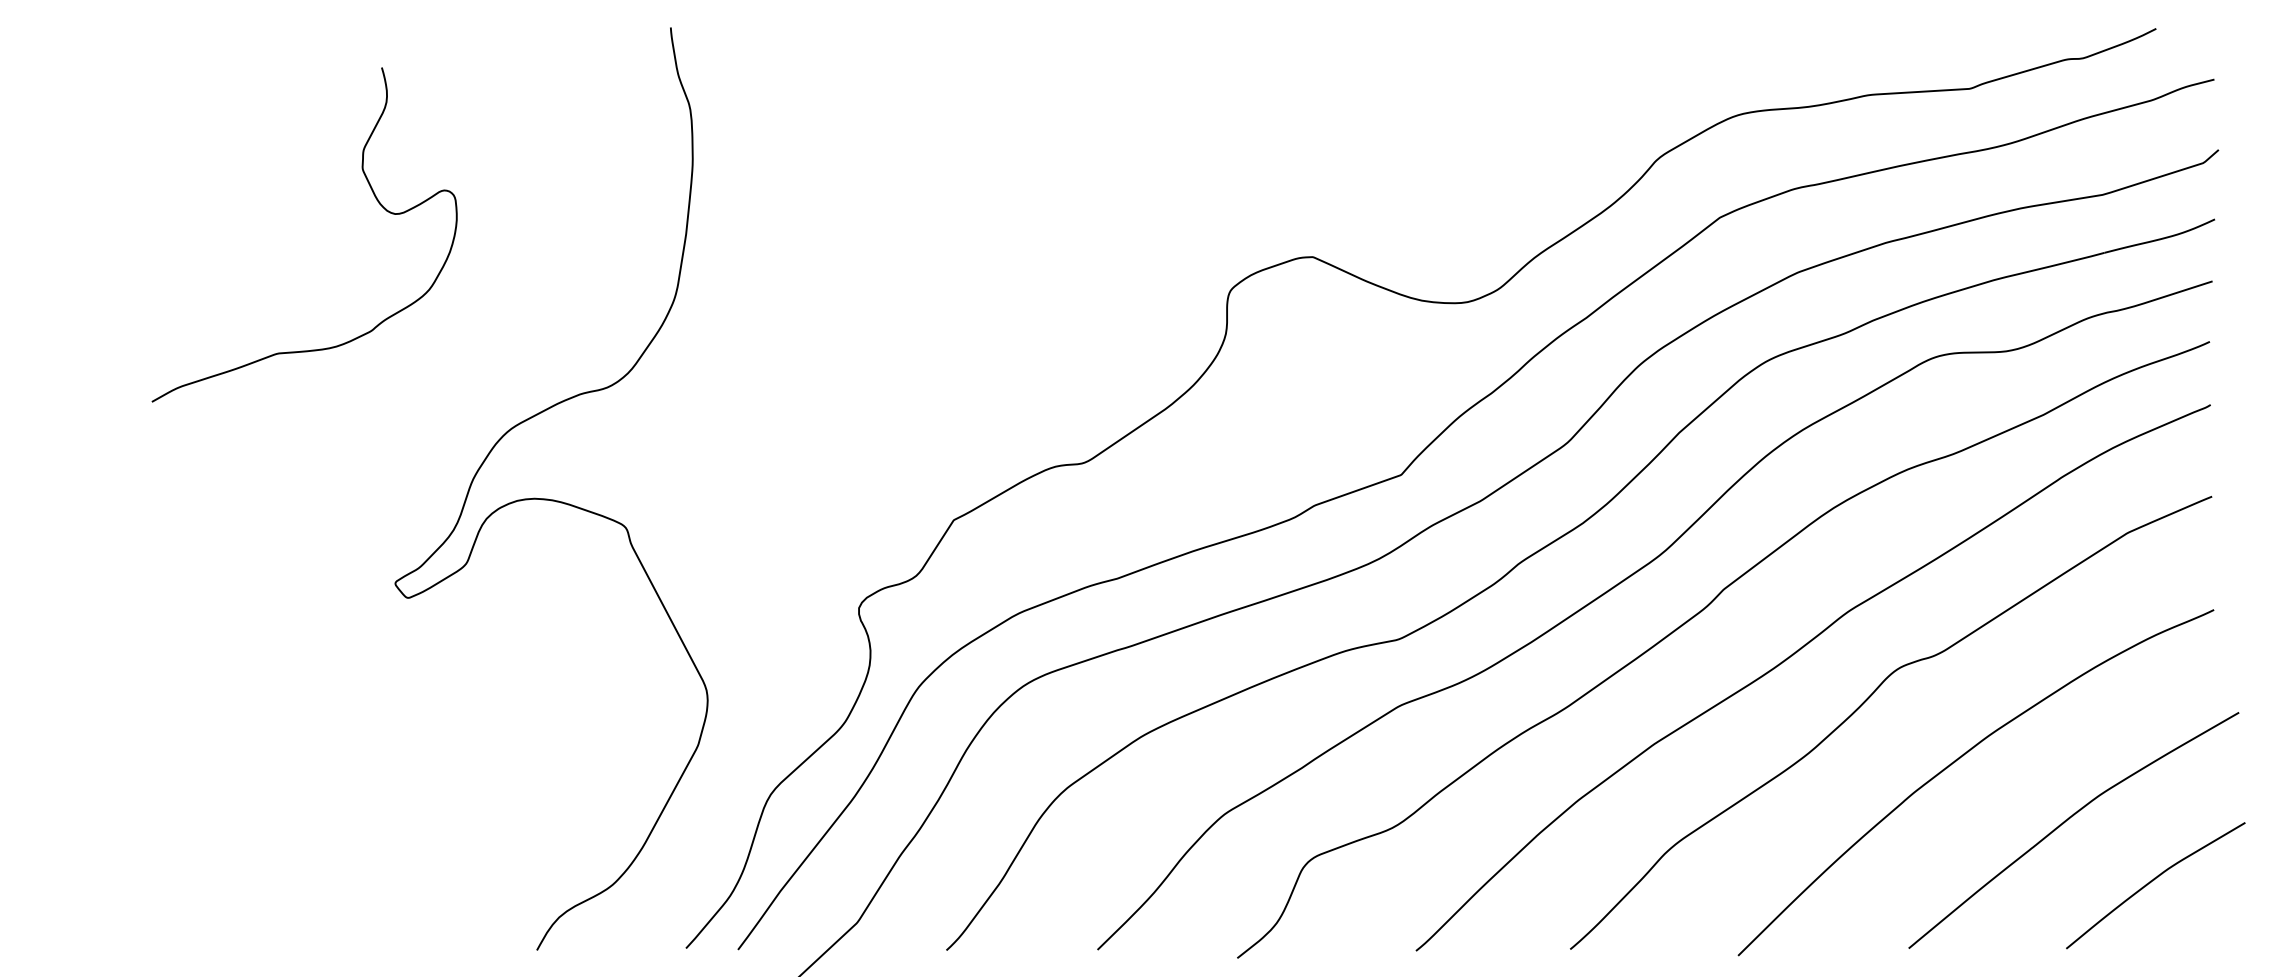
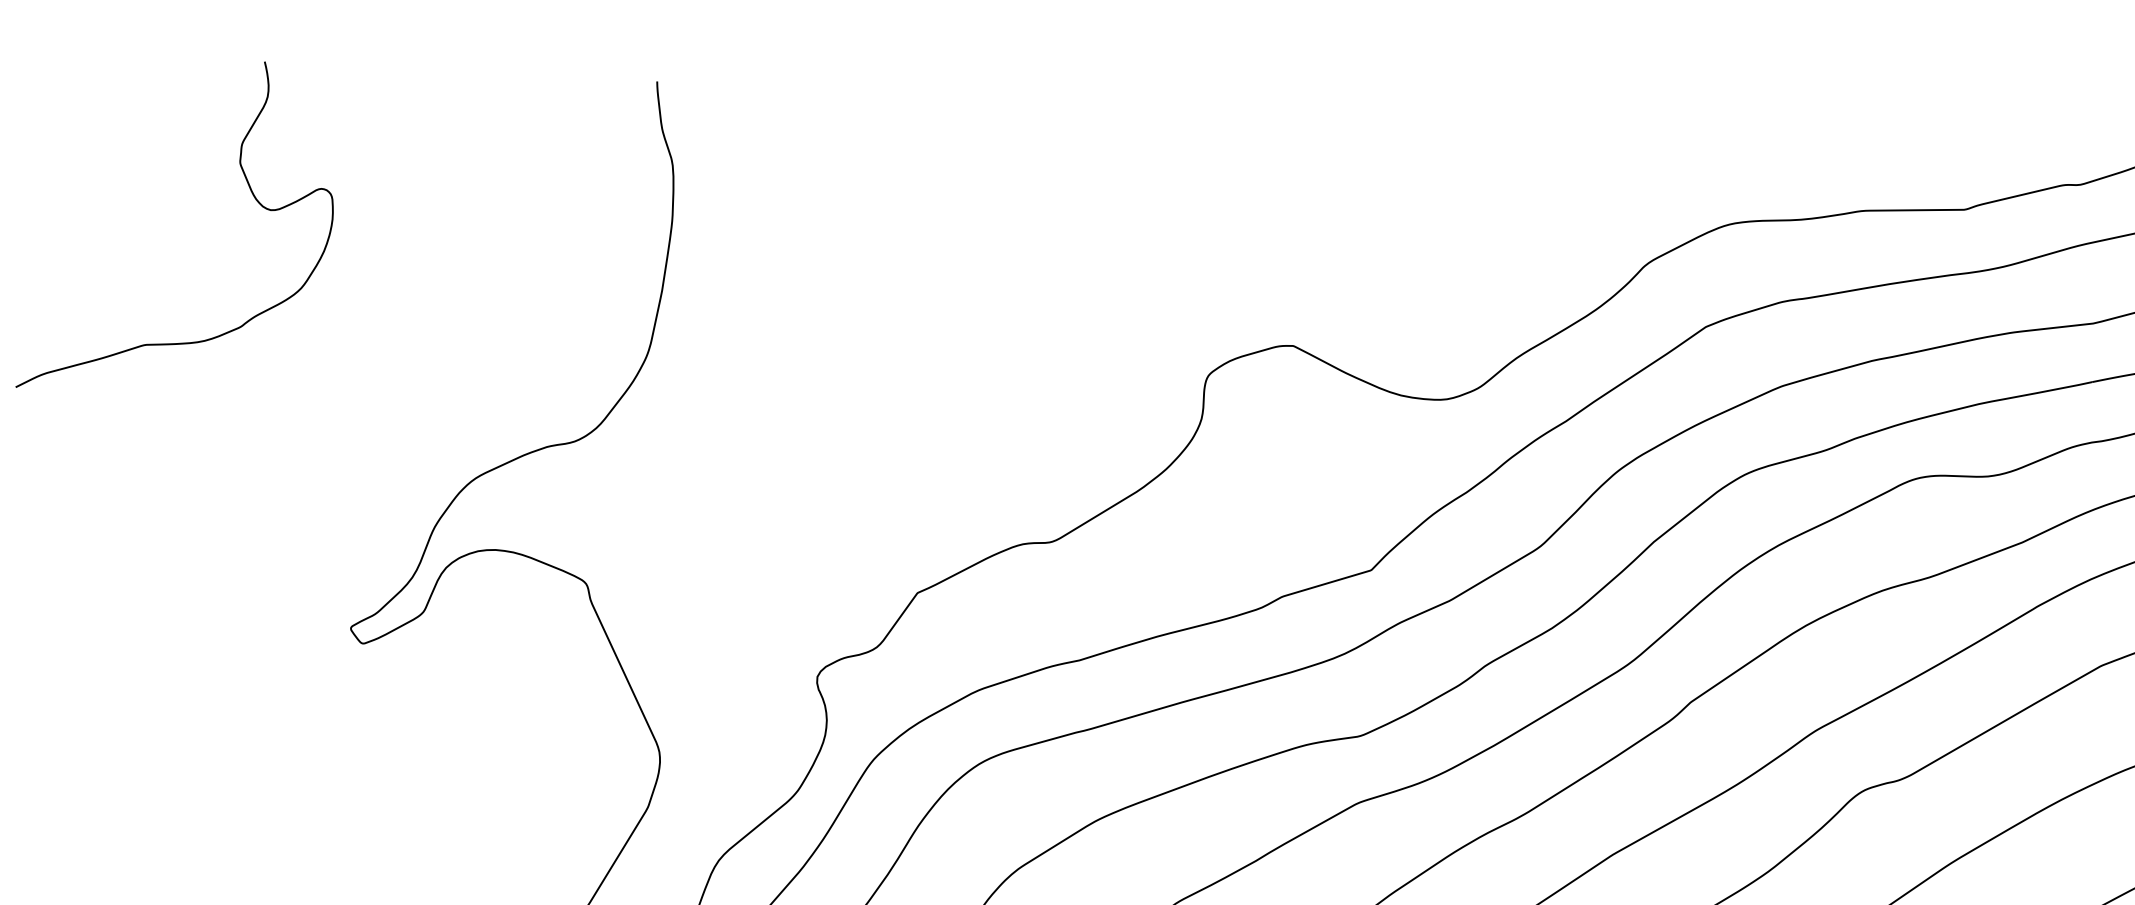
curve: (375, 198) -> (251, 193), moved

